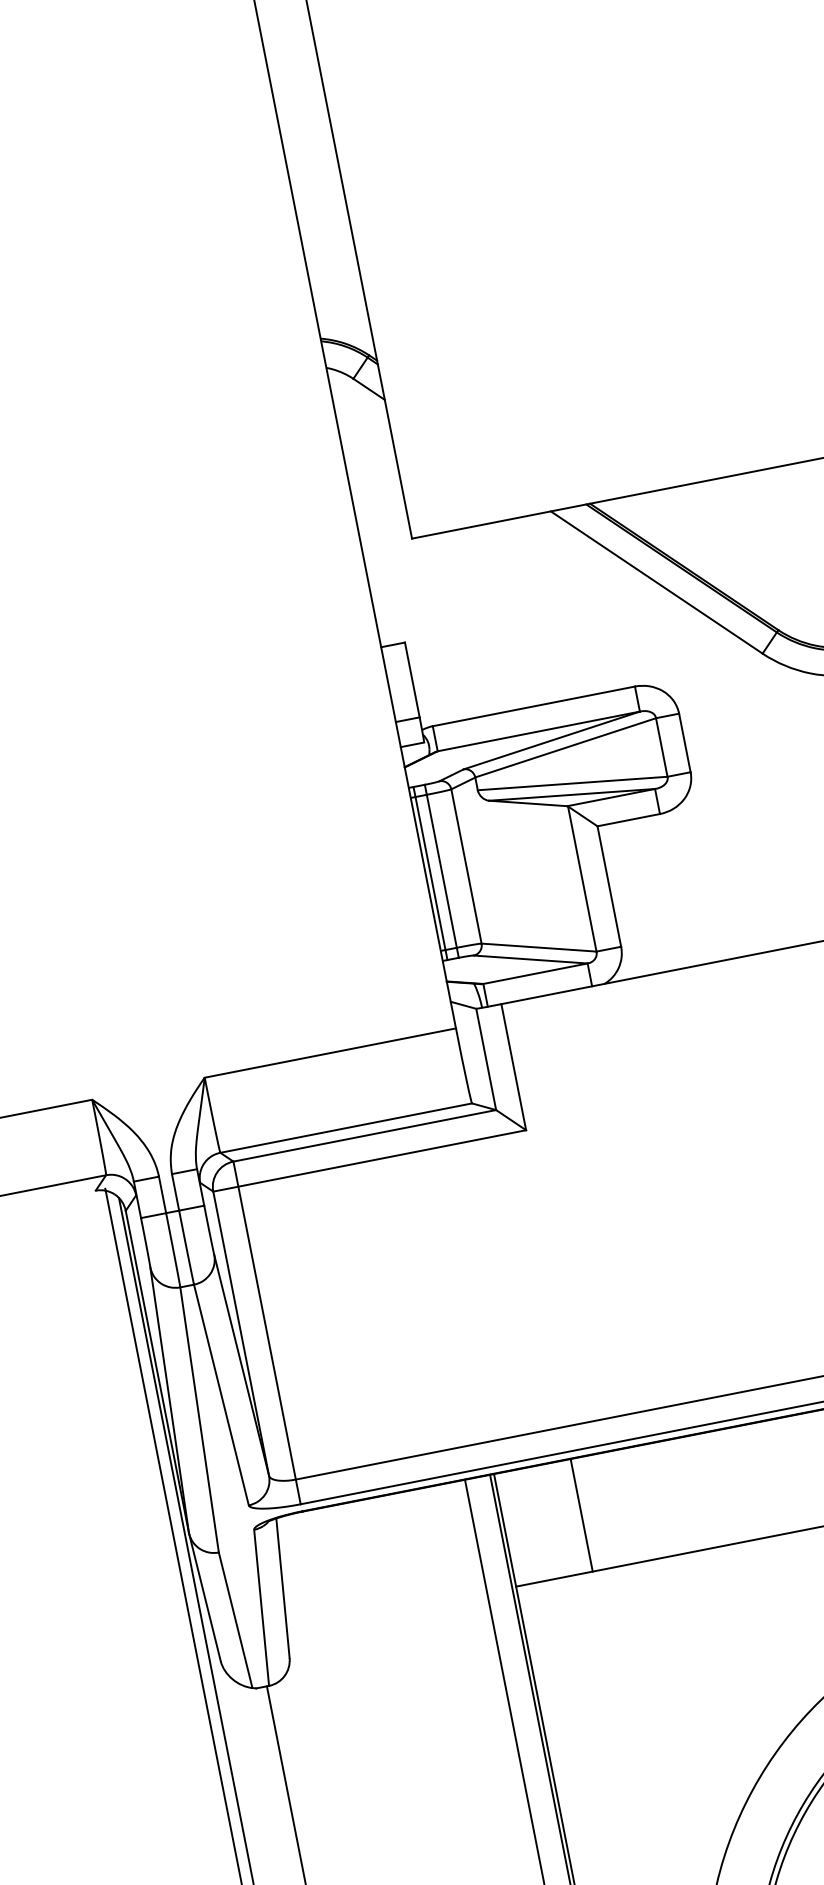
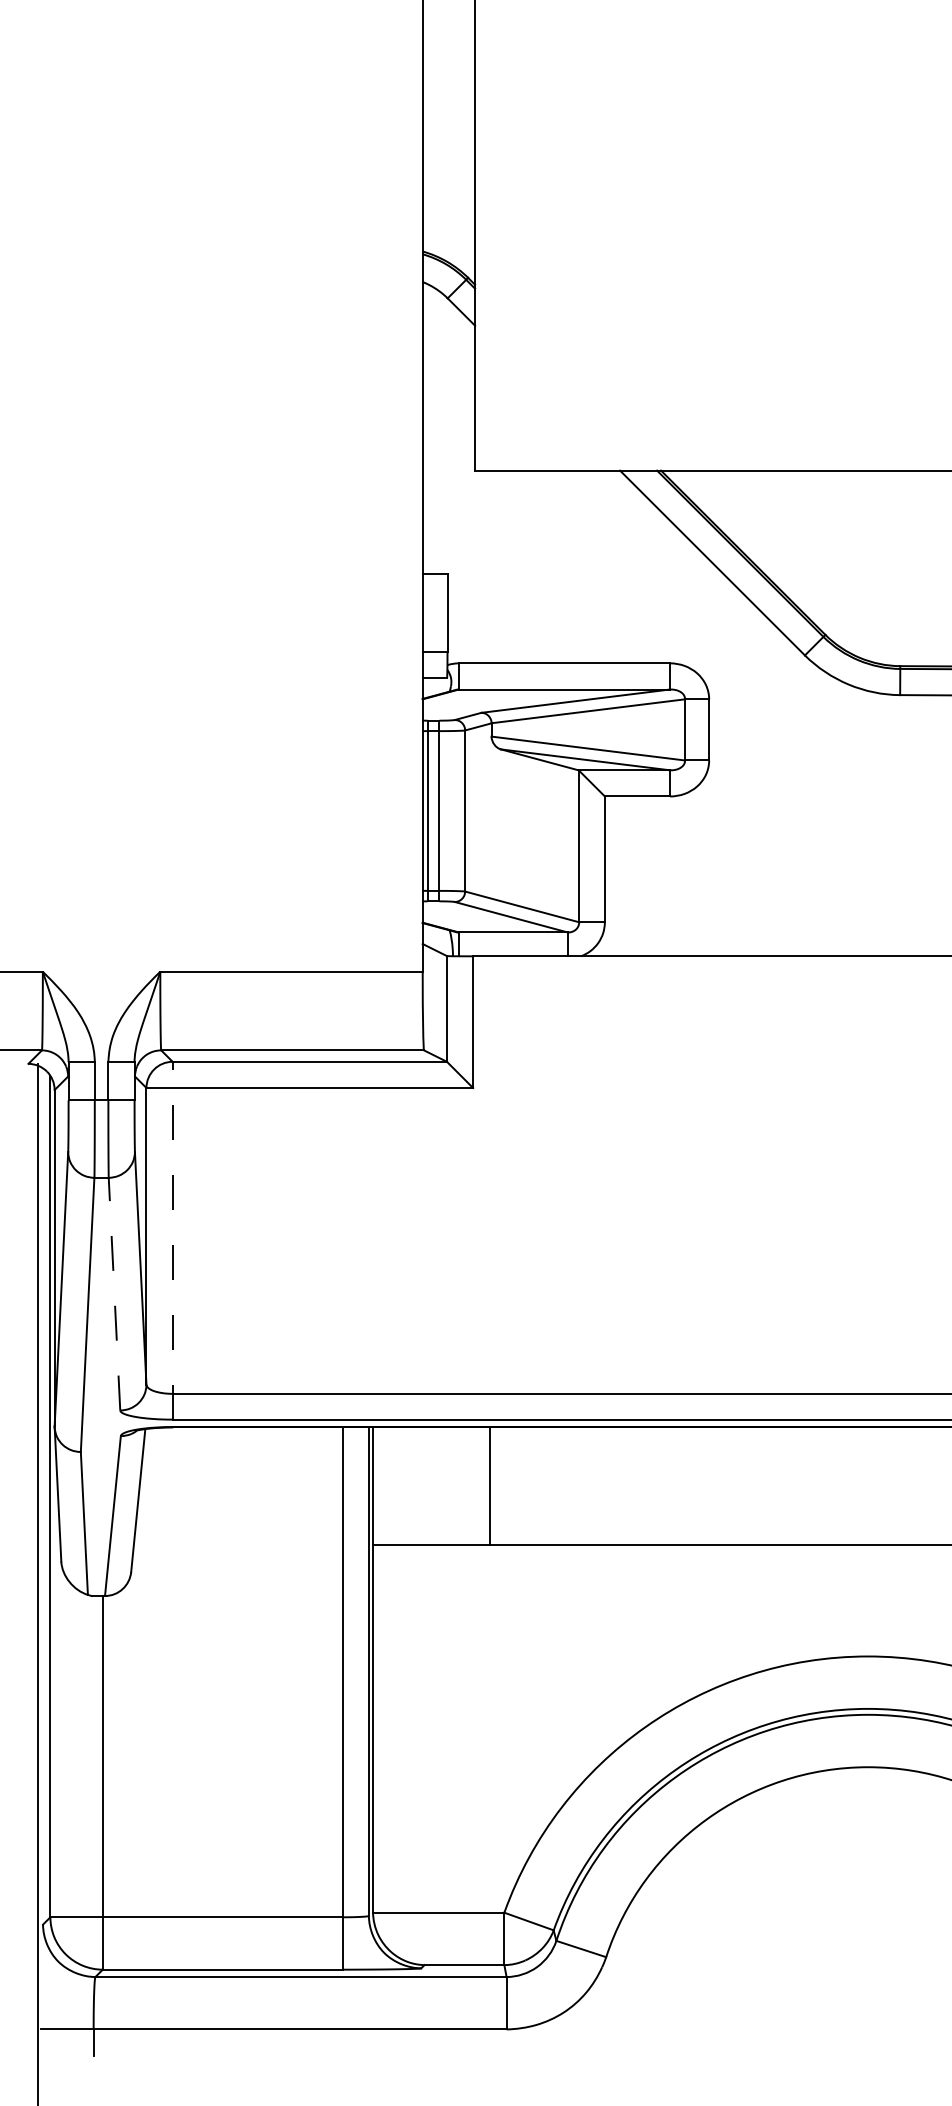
line: (266, 1332) -> (172, 1240), solid -> dashed
line: (221, 1394) -> (114, 1293), solid -> dashed
line: (582, 1514) -> (490, 1485), moved

